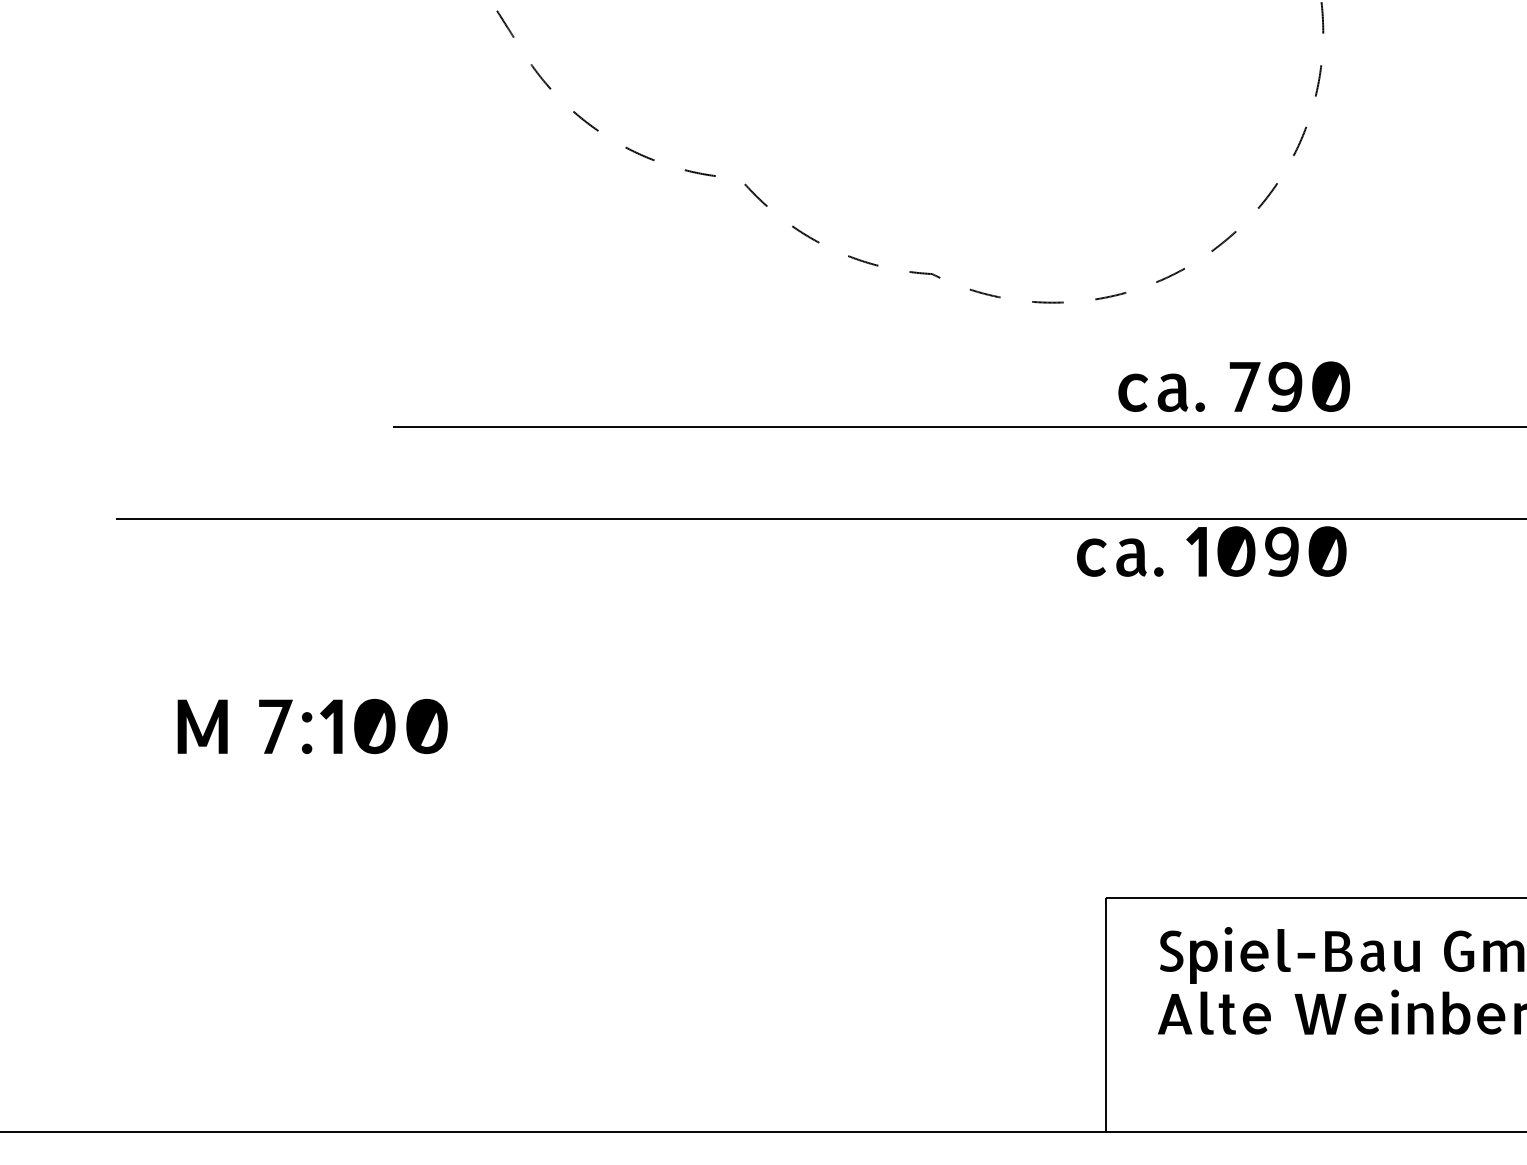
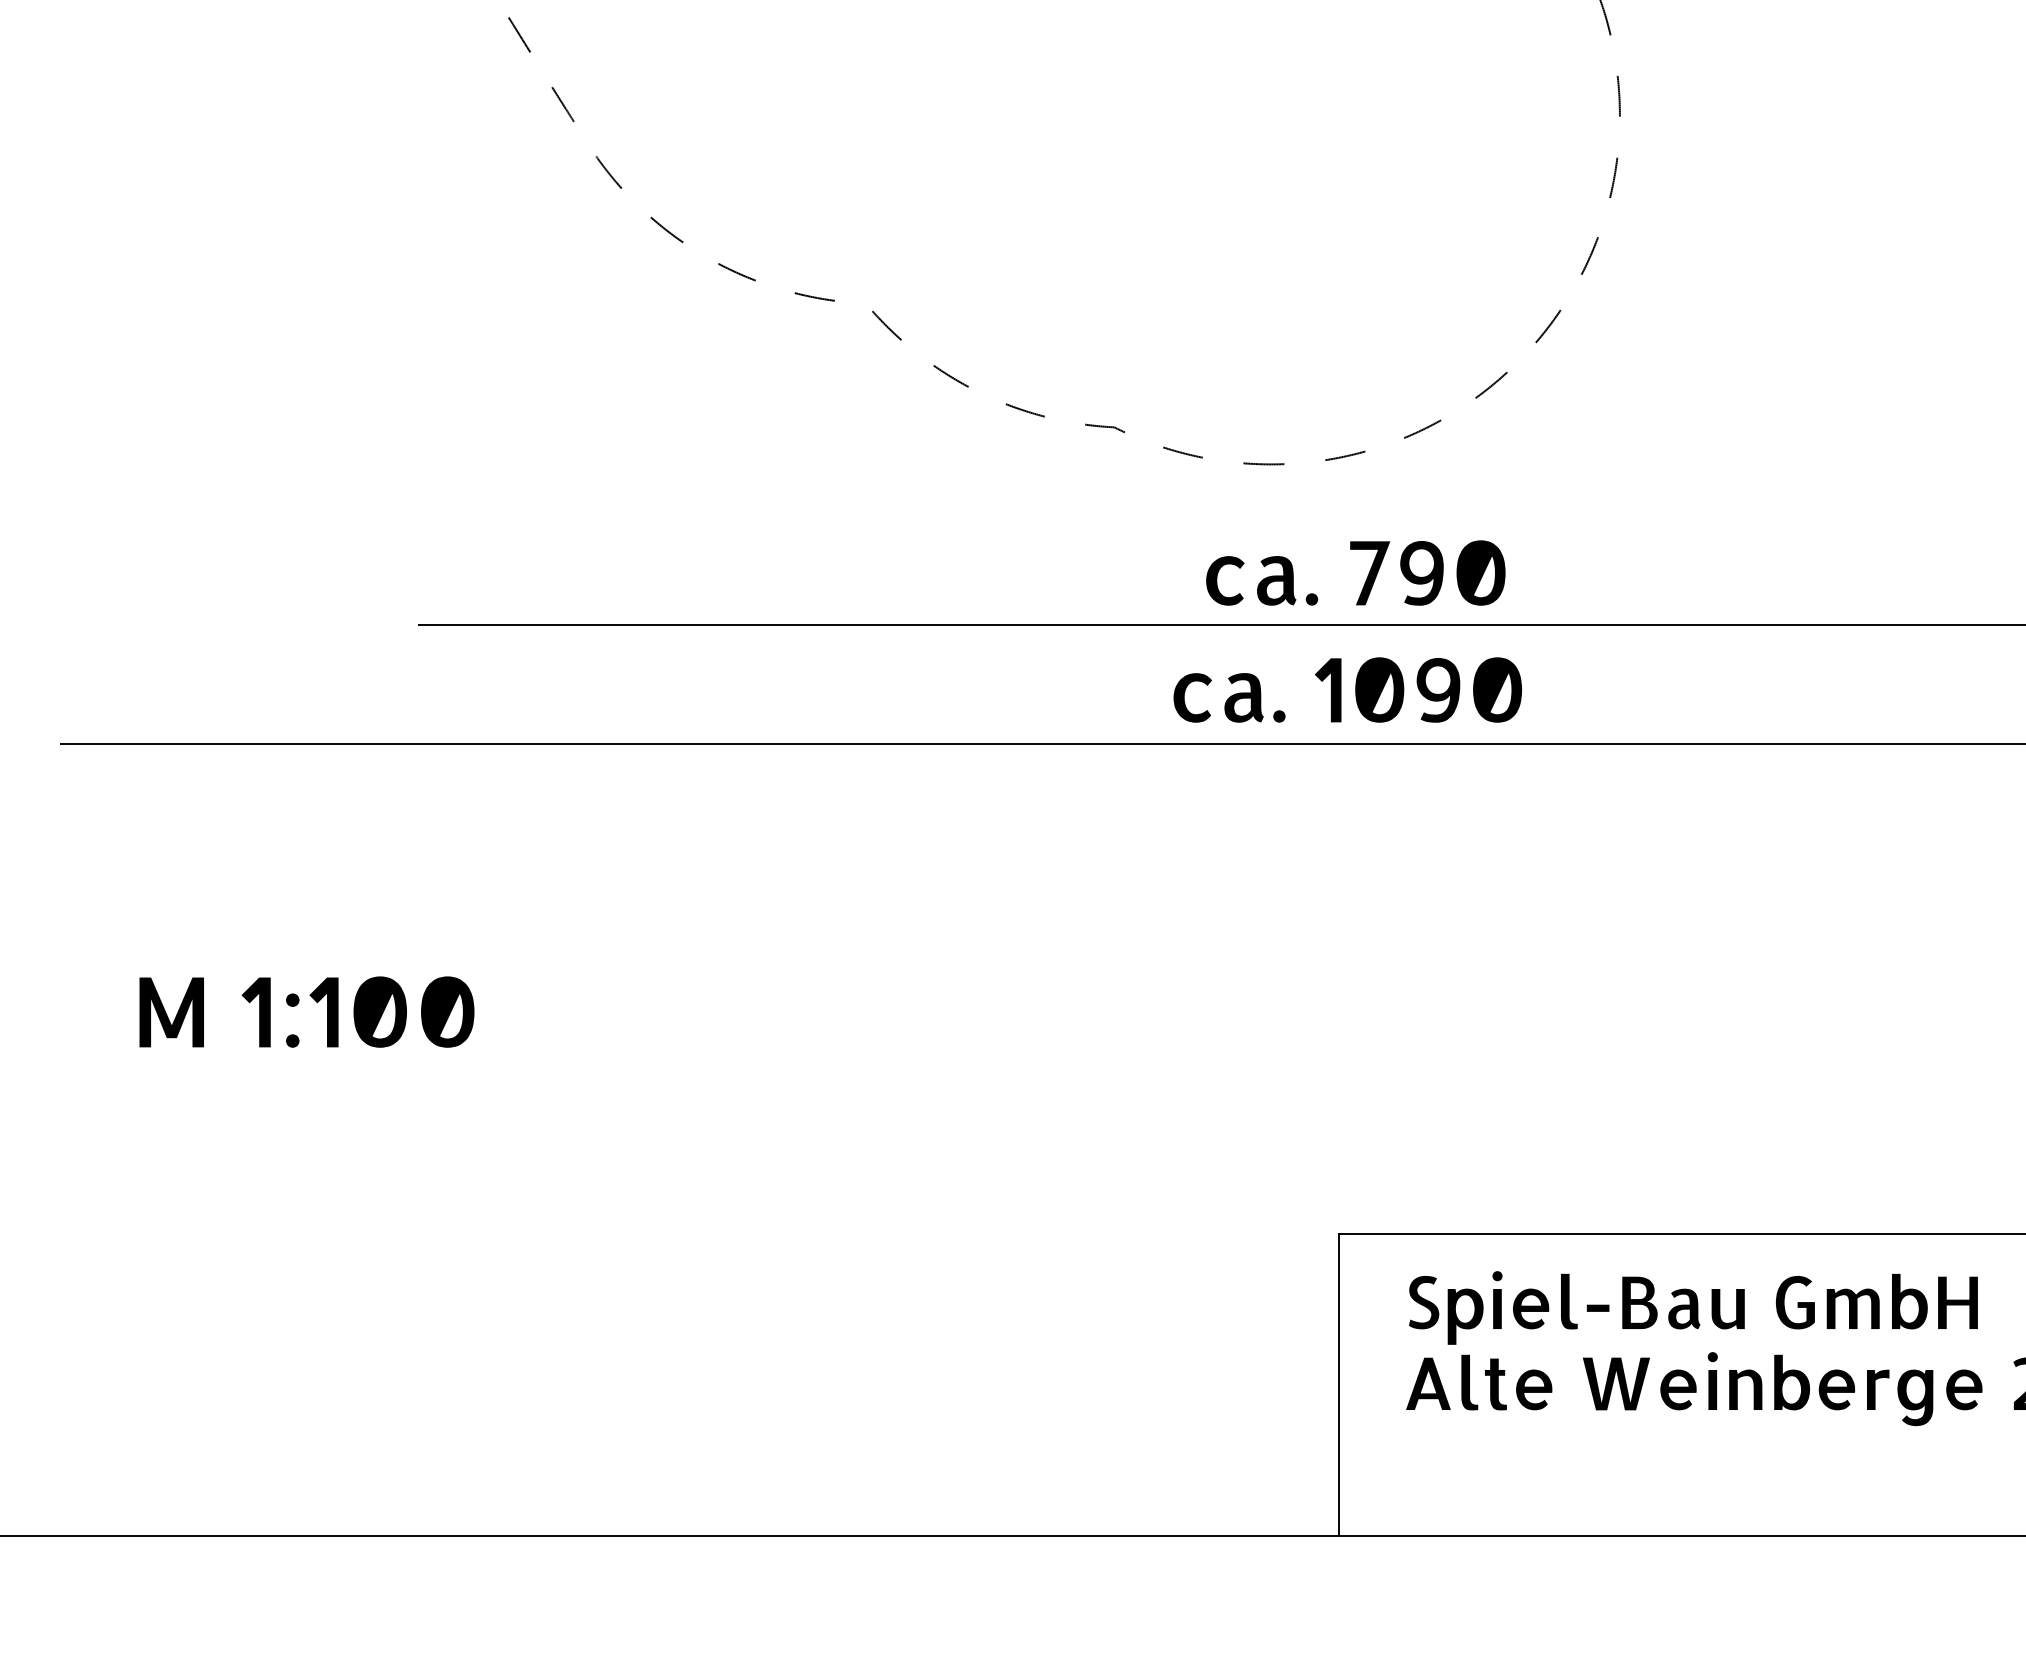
text: (1233, 386) -> (1355, 572), moved
text: (1211, 551) -> (1347, 689), moved
text: (351, 726) -> (364, 1011), 7:100 -> 1:100

